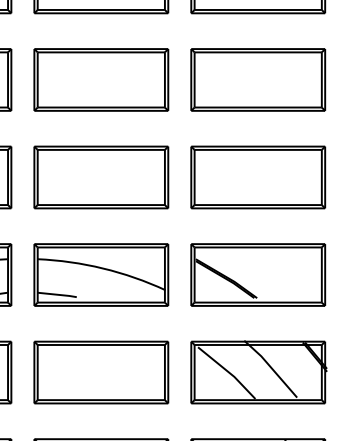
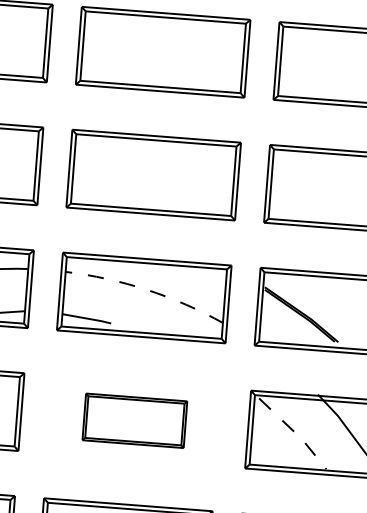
arc: (103, 268) -> (147, 289), solid -> dashed
part: (101, 372) -> (135, 420), size x0.6
line: (228, 372) -> (295, 433), solid -> dashed

